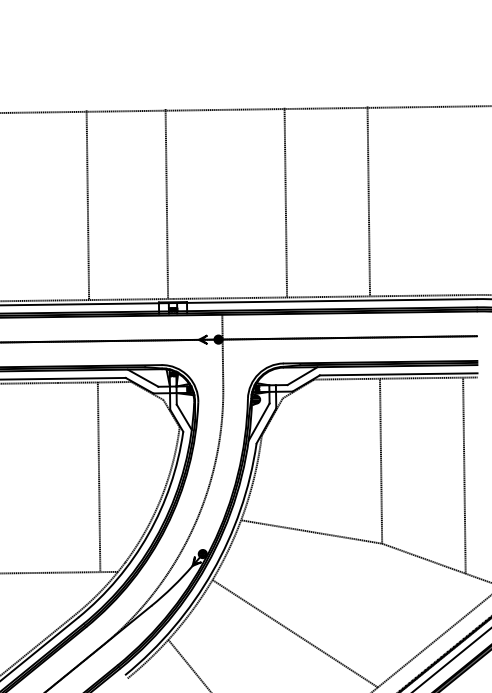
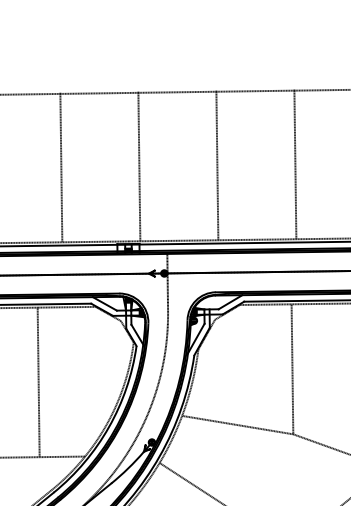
line: (368, 201) -> (295, 164), moved
line: (166, 203) -> (139, 166), moved
line: (98, 476) -> (38, 382), moved

